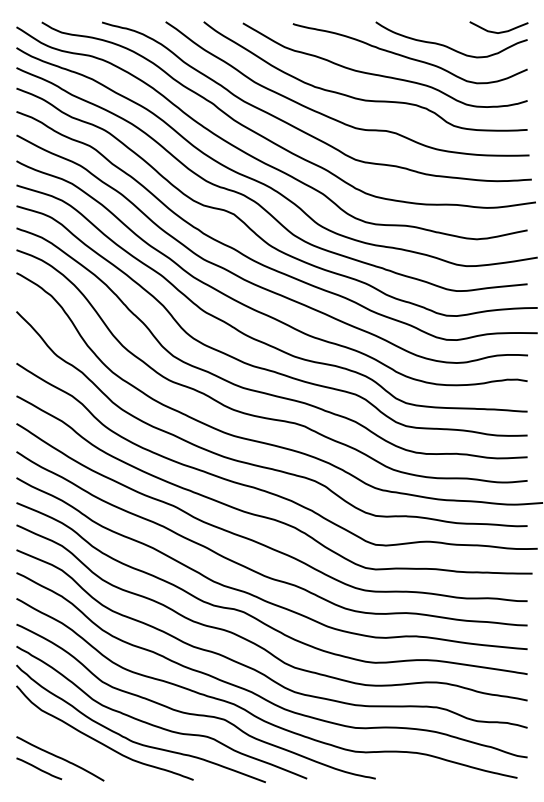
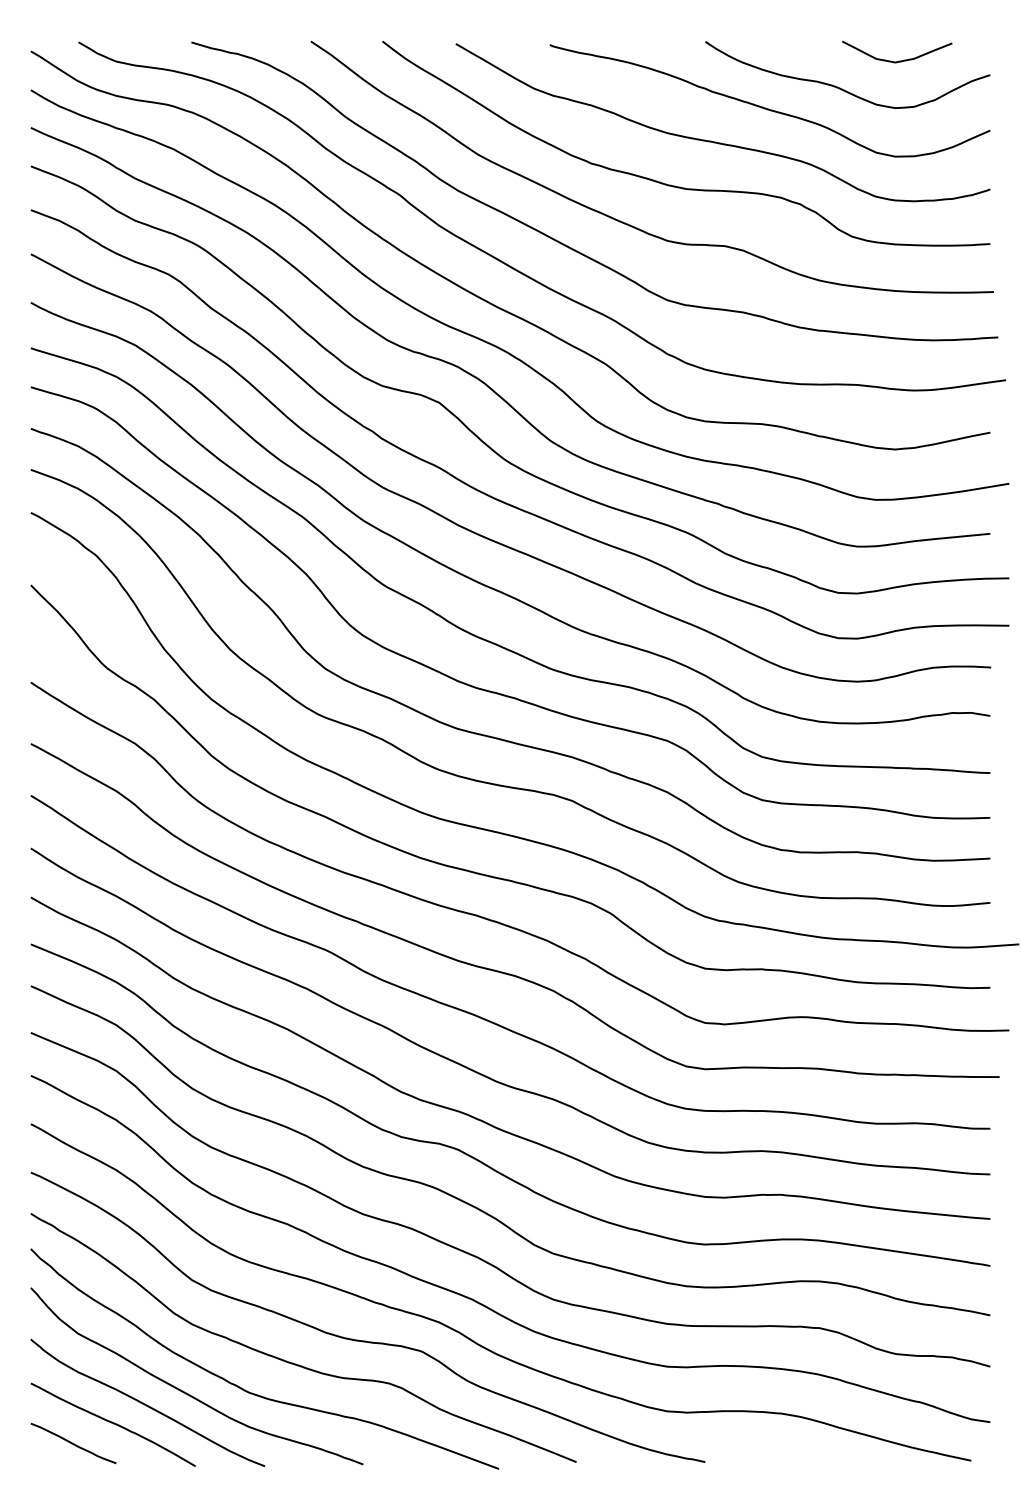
curve: (500, 31) -> (900, 59), moved
curve: (78, 747) -> (147, 1403), added

